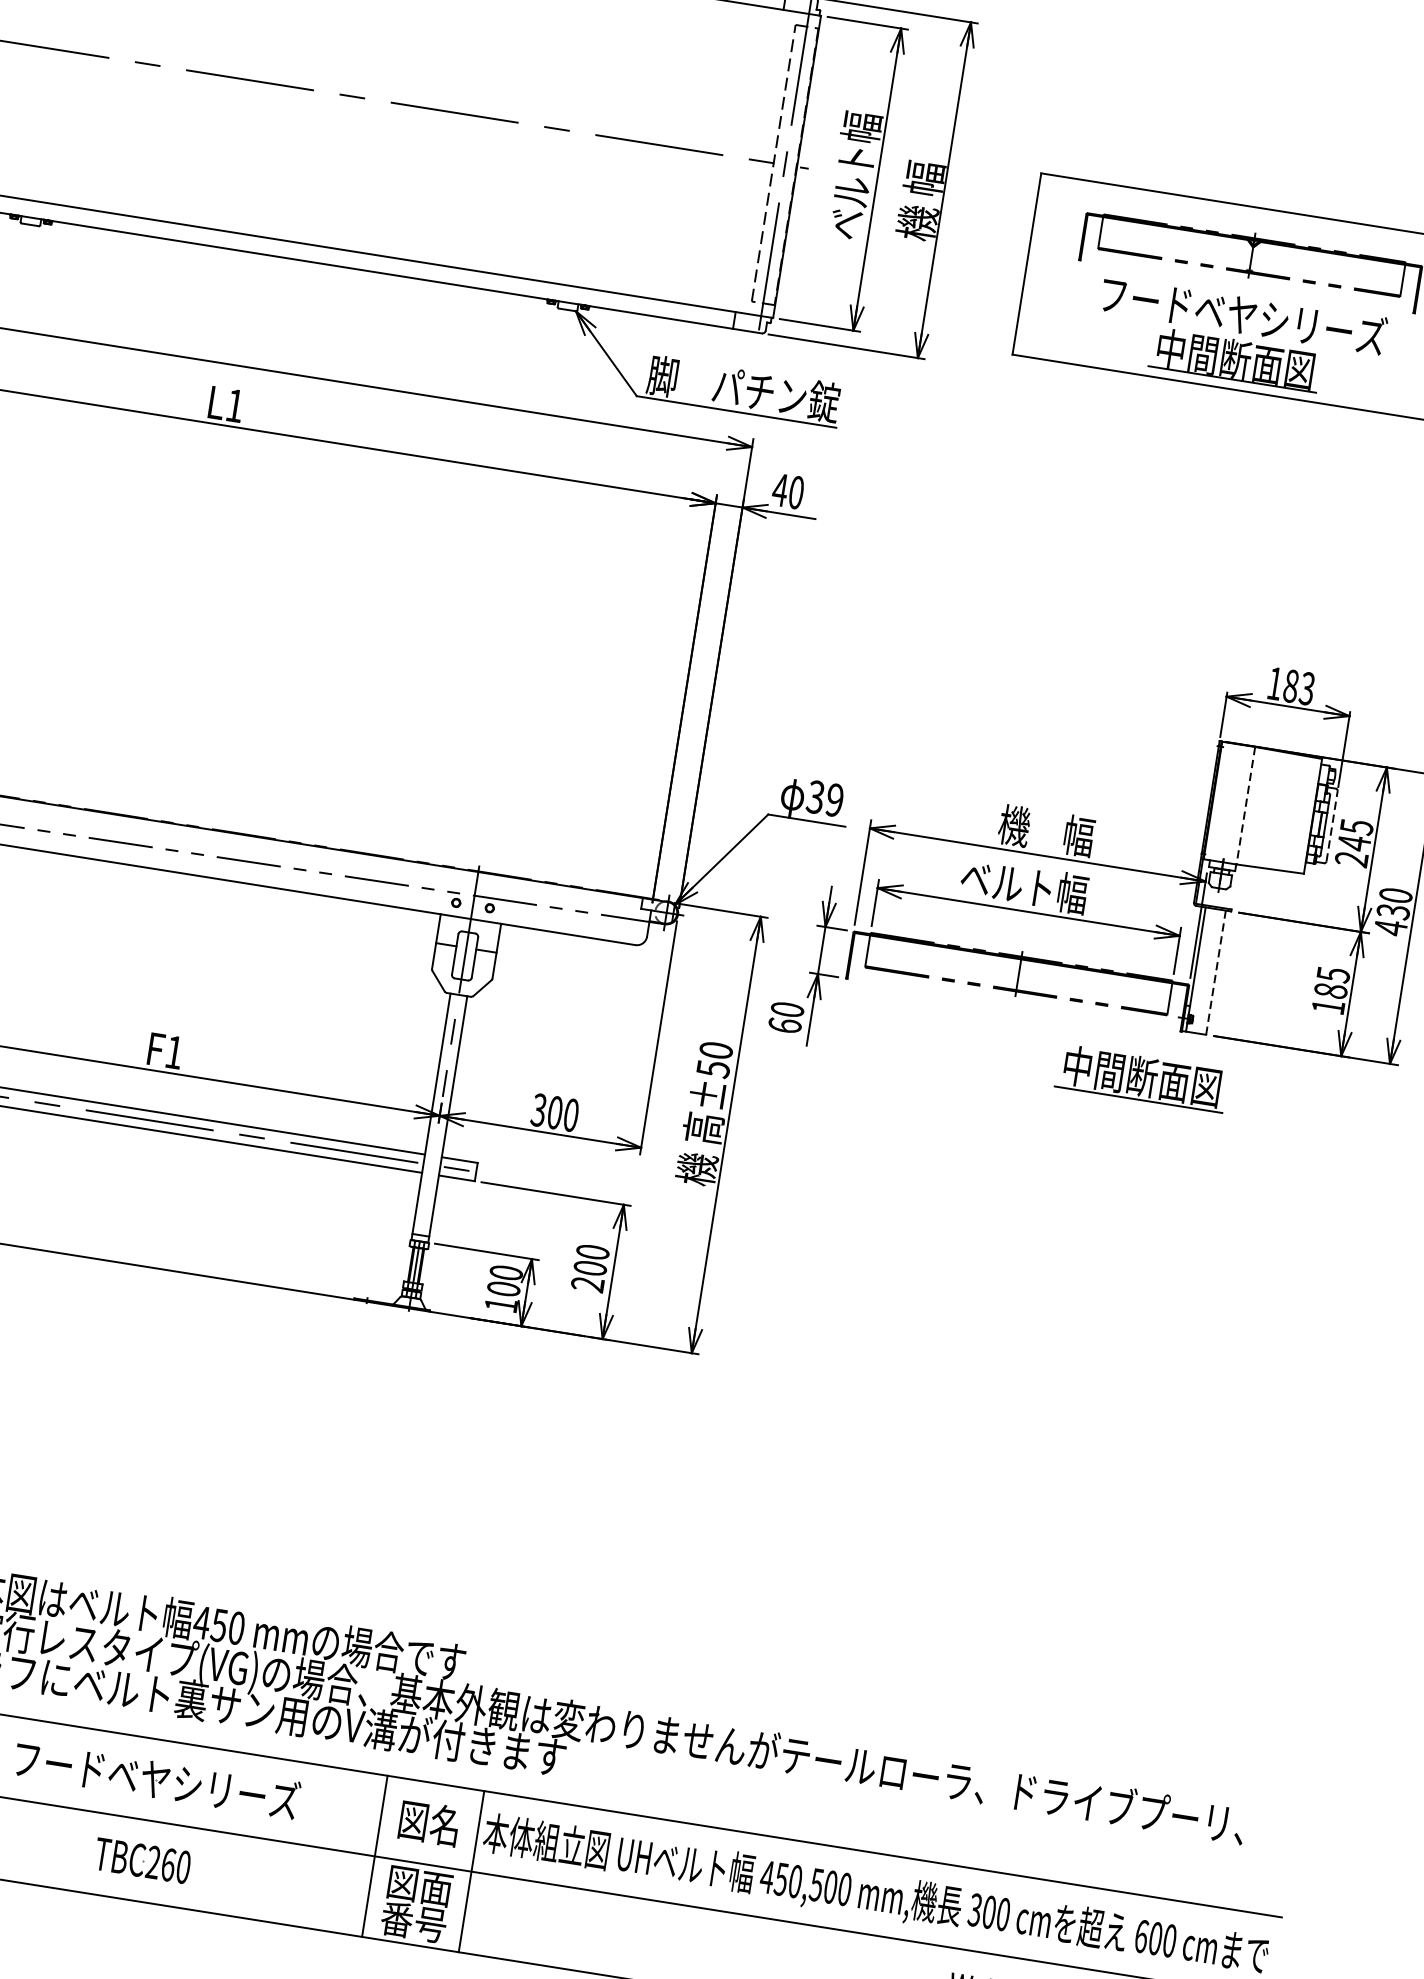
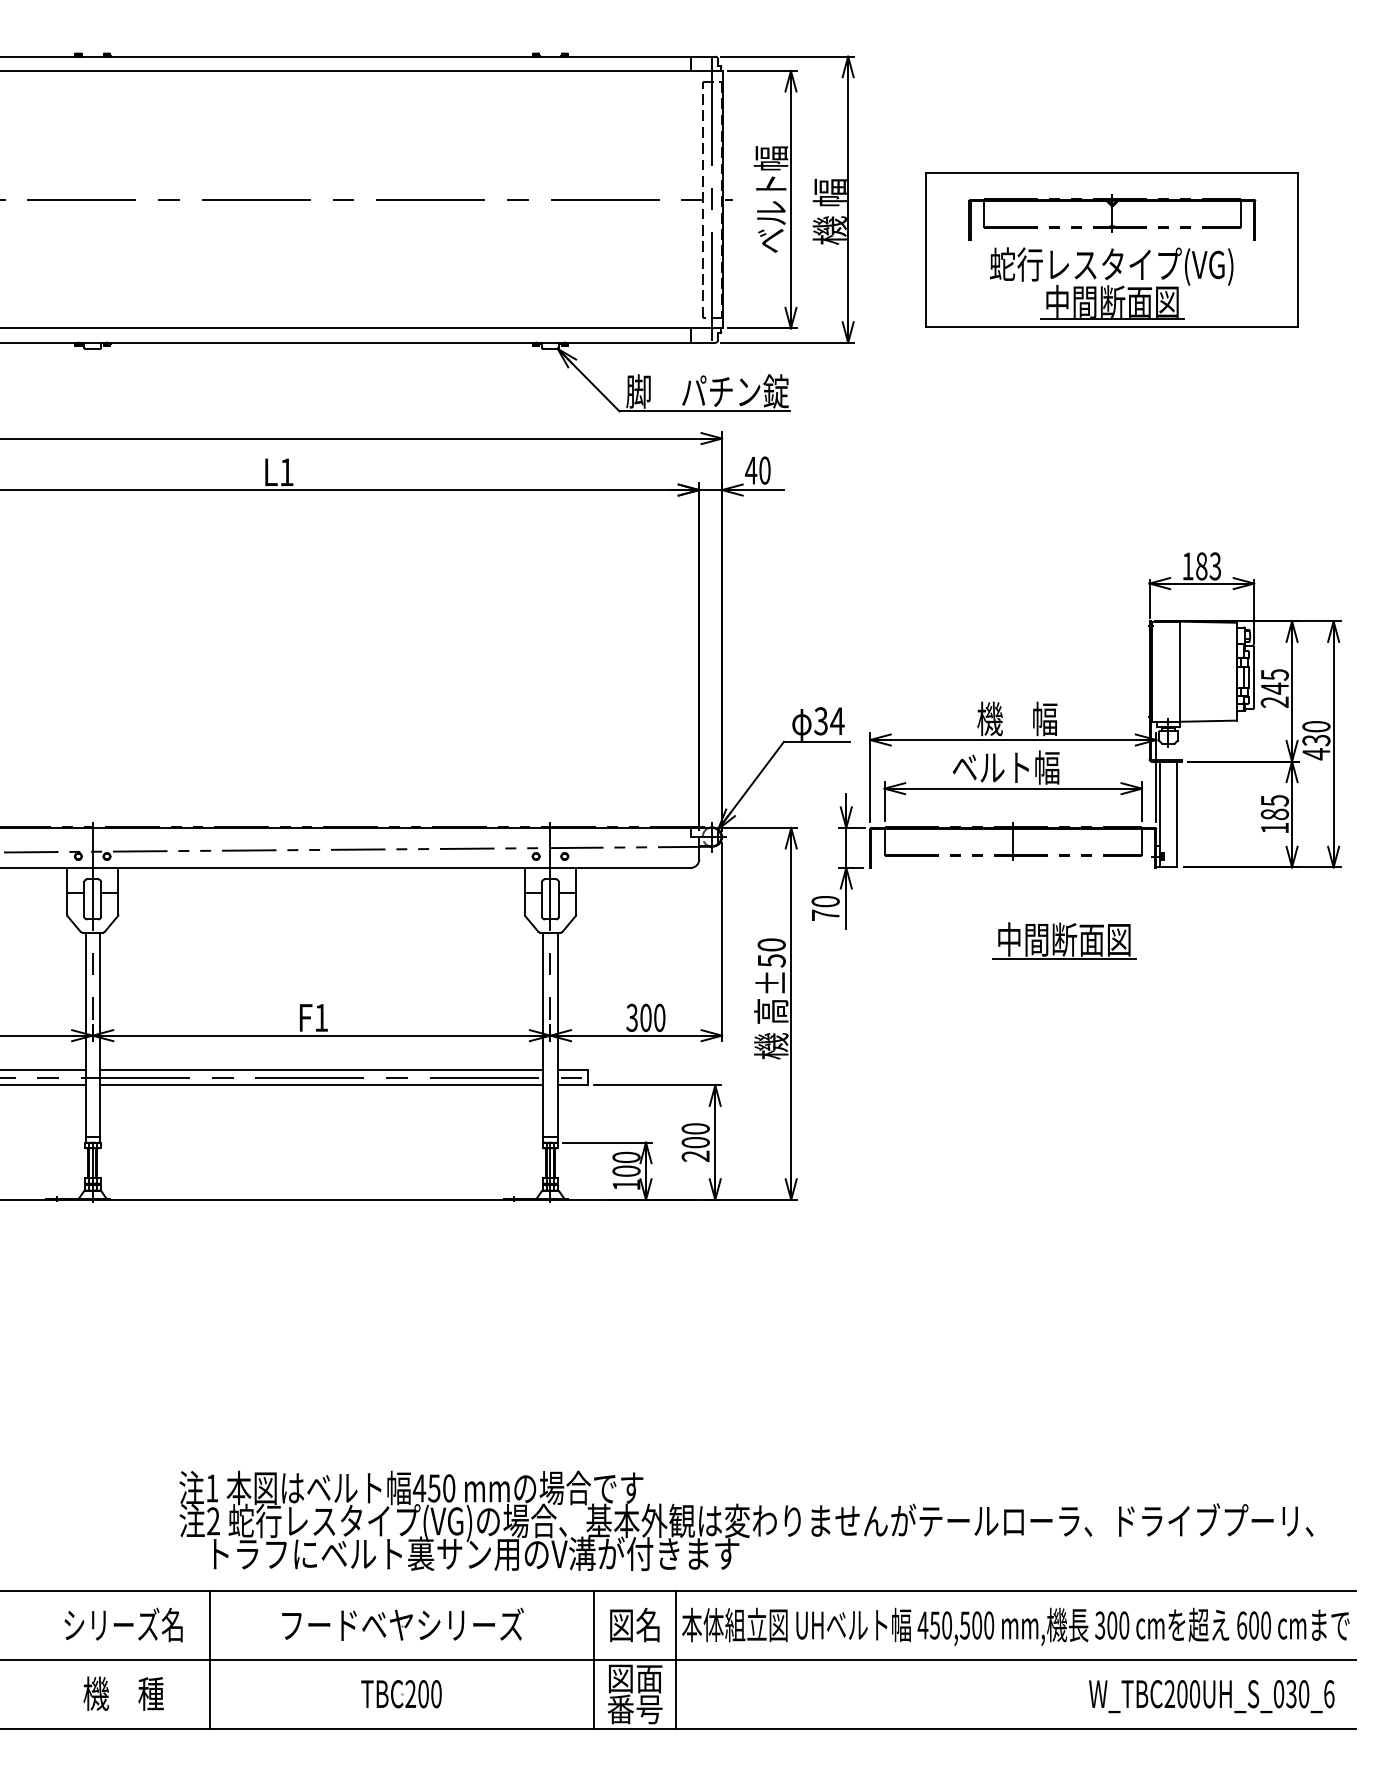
text: (1242, 317) -> (1112, 266), フードベヤシリーズ -> 蛇行レスタイプ(VG)
text: (834, 800) -> (837, 721), 39 -> 34
line: (1245, 806) -> (1179, 672), dashed -> solid
line: (1332, 825) -> (1254, 676), dashed -> solid
line: (1215, 972) -> (1176, 814), dashed -> solid
text: (784, 1024) -> (825, 914), 60 -> 70
part: (1142, 1077) -> (1064, 940), moved
text: (168, 1865) -> (423, 1694), TBC260 -> TBC200

